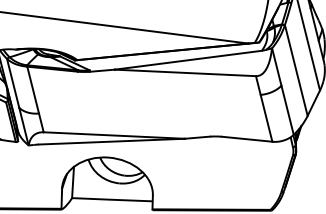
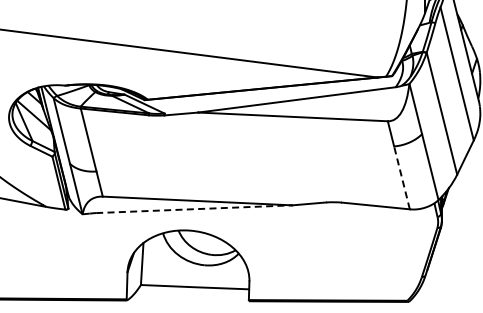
line: (266, 118) -> (401, 177), solid -> dashed
line: (111, 141) -> (194, 209), solid -> dashed

